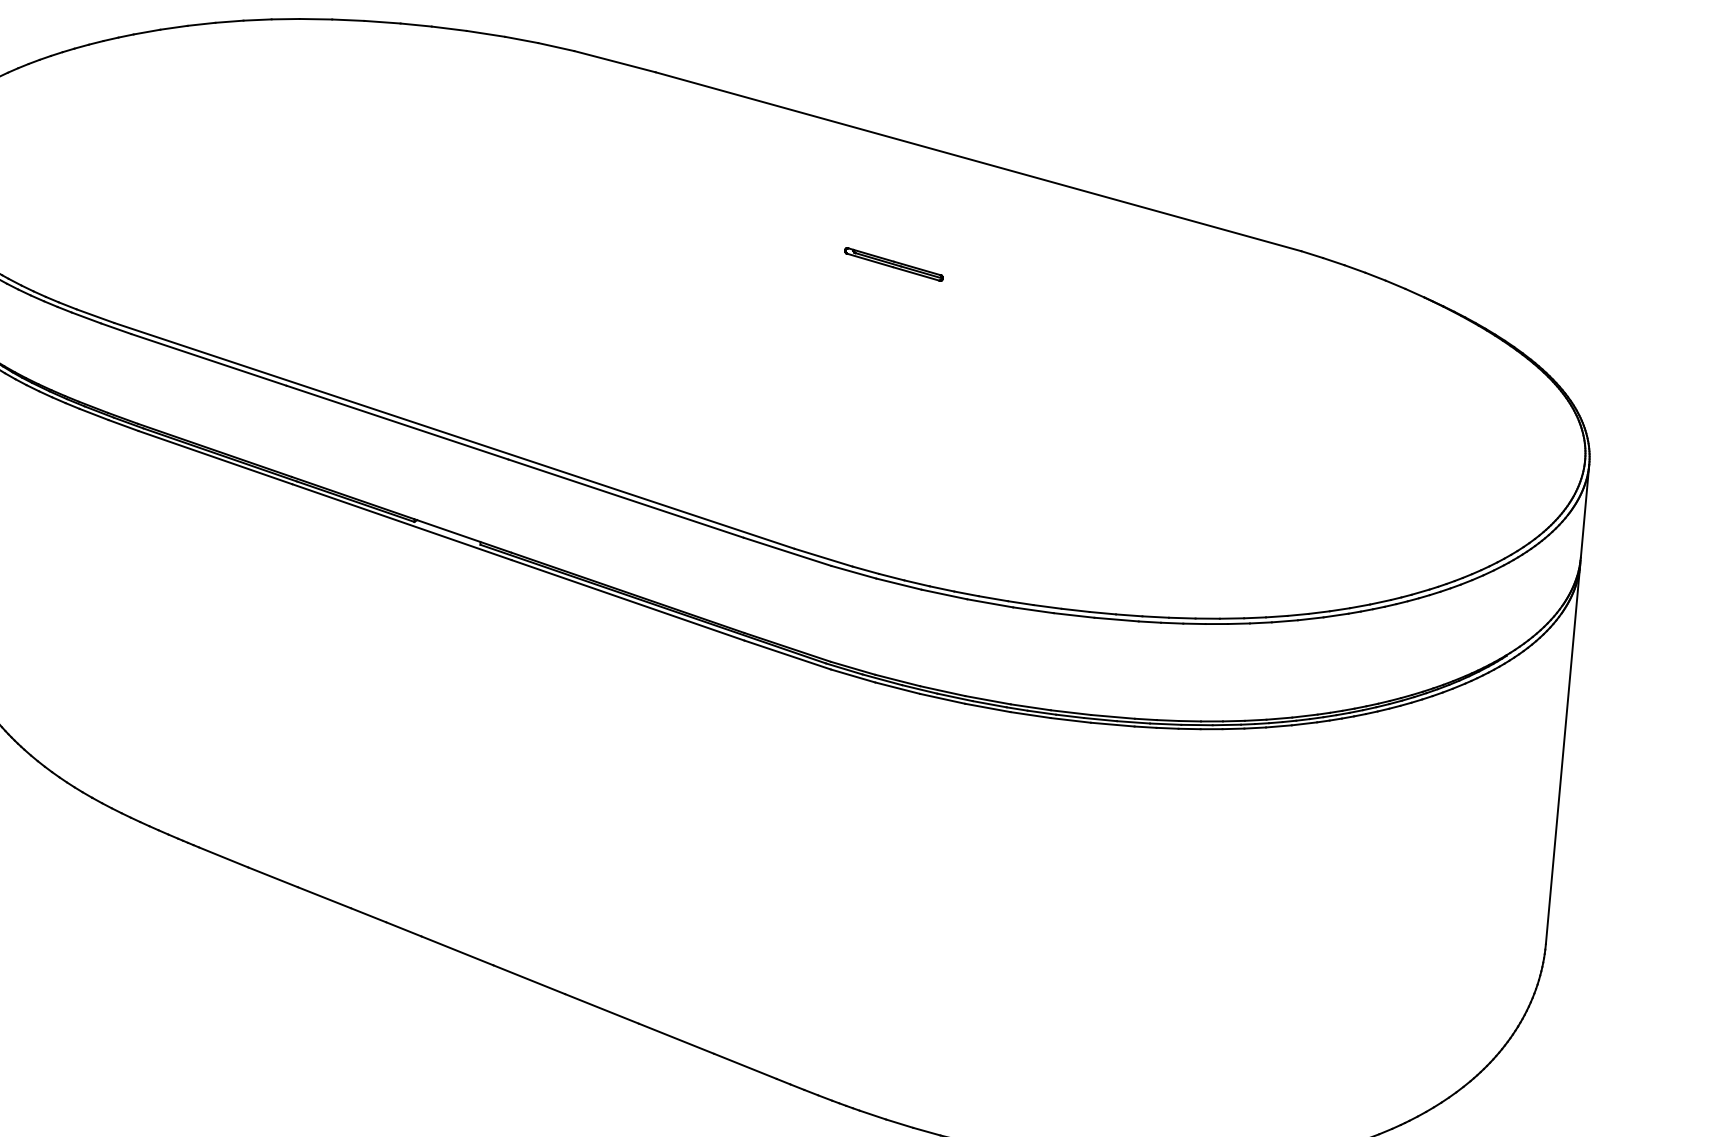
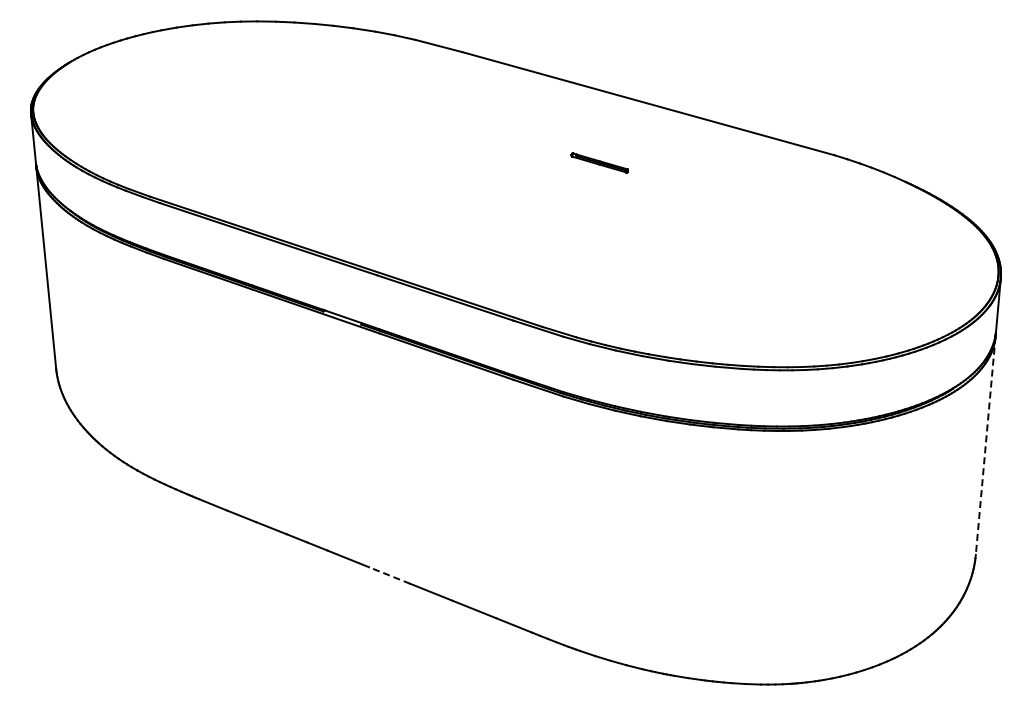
line: (1562, 754) -> (985, 445), solid -> dashed
line: (529, 979) -> (389, 575), solid -> dashed

